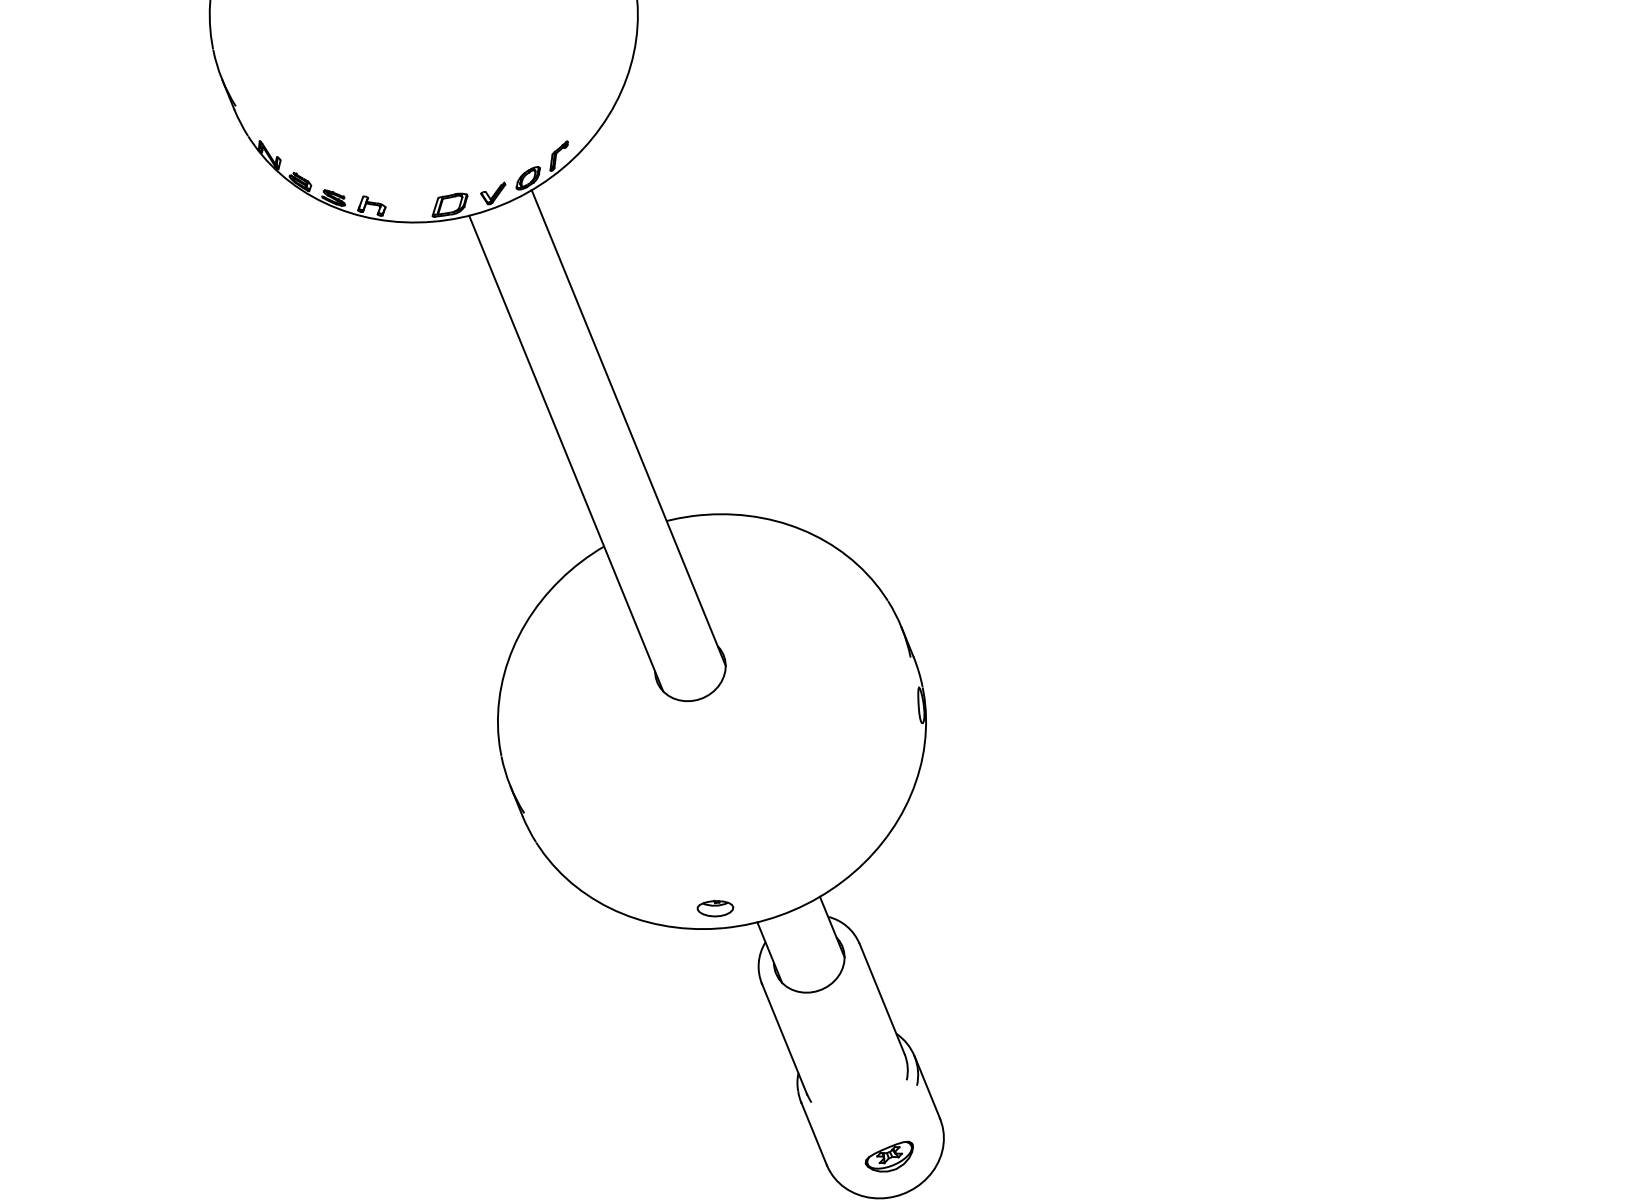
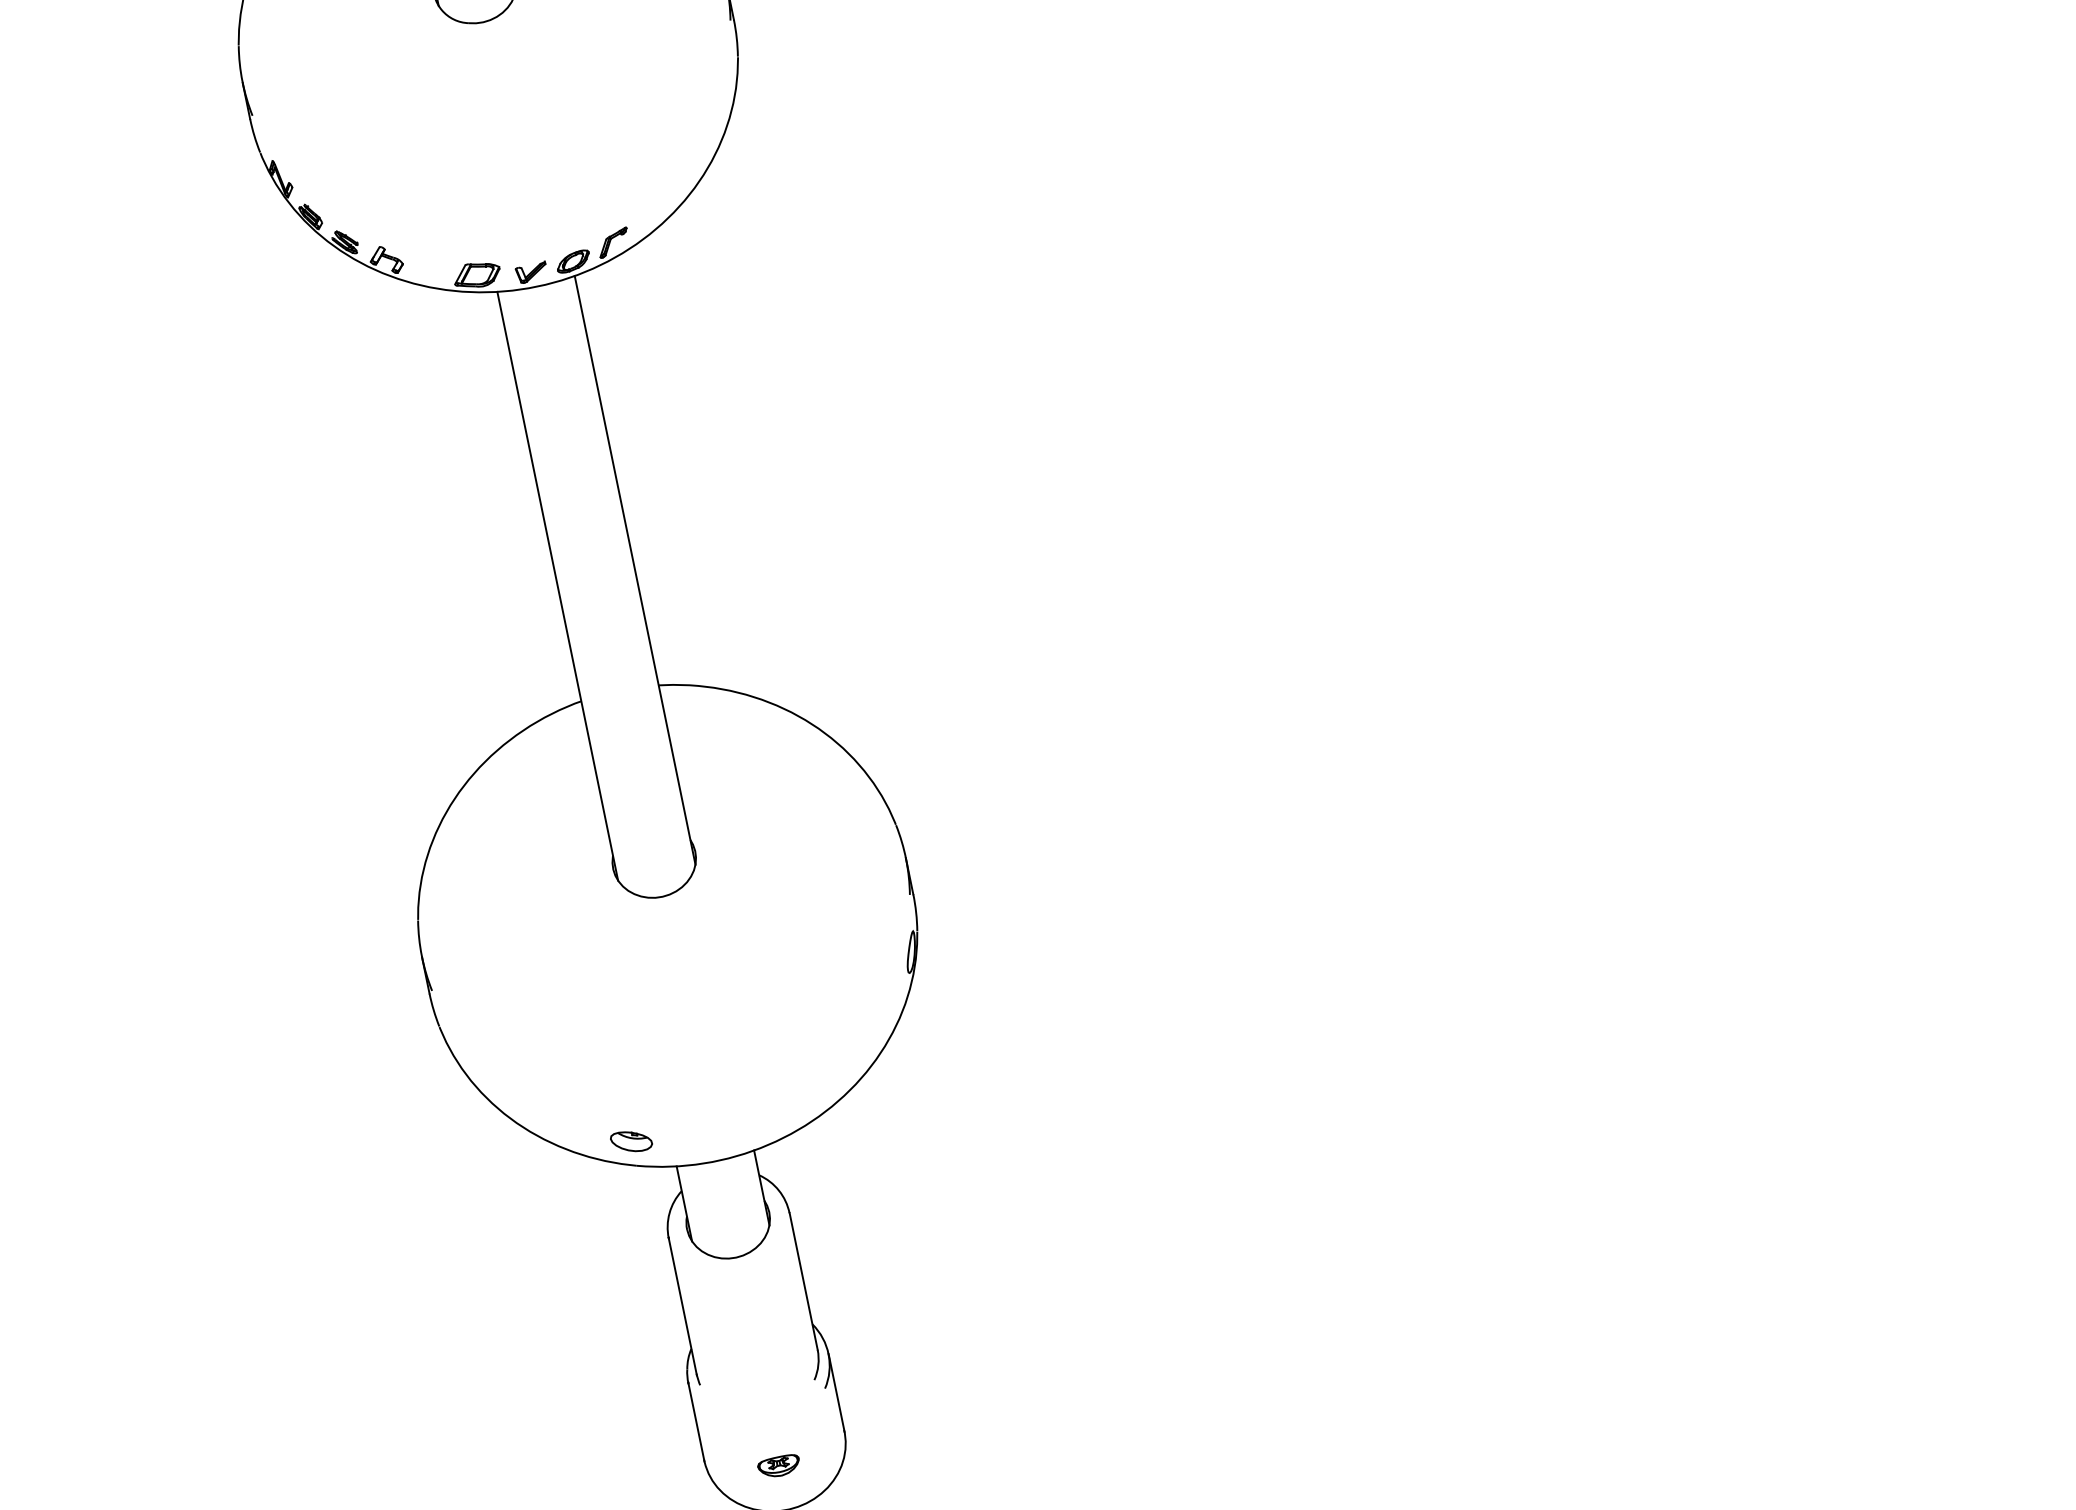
part: (889, 1157) -> (778, 1465), size x0.7

